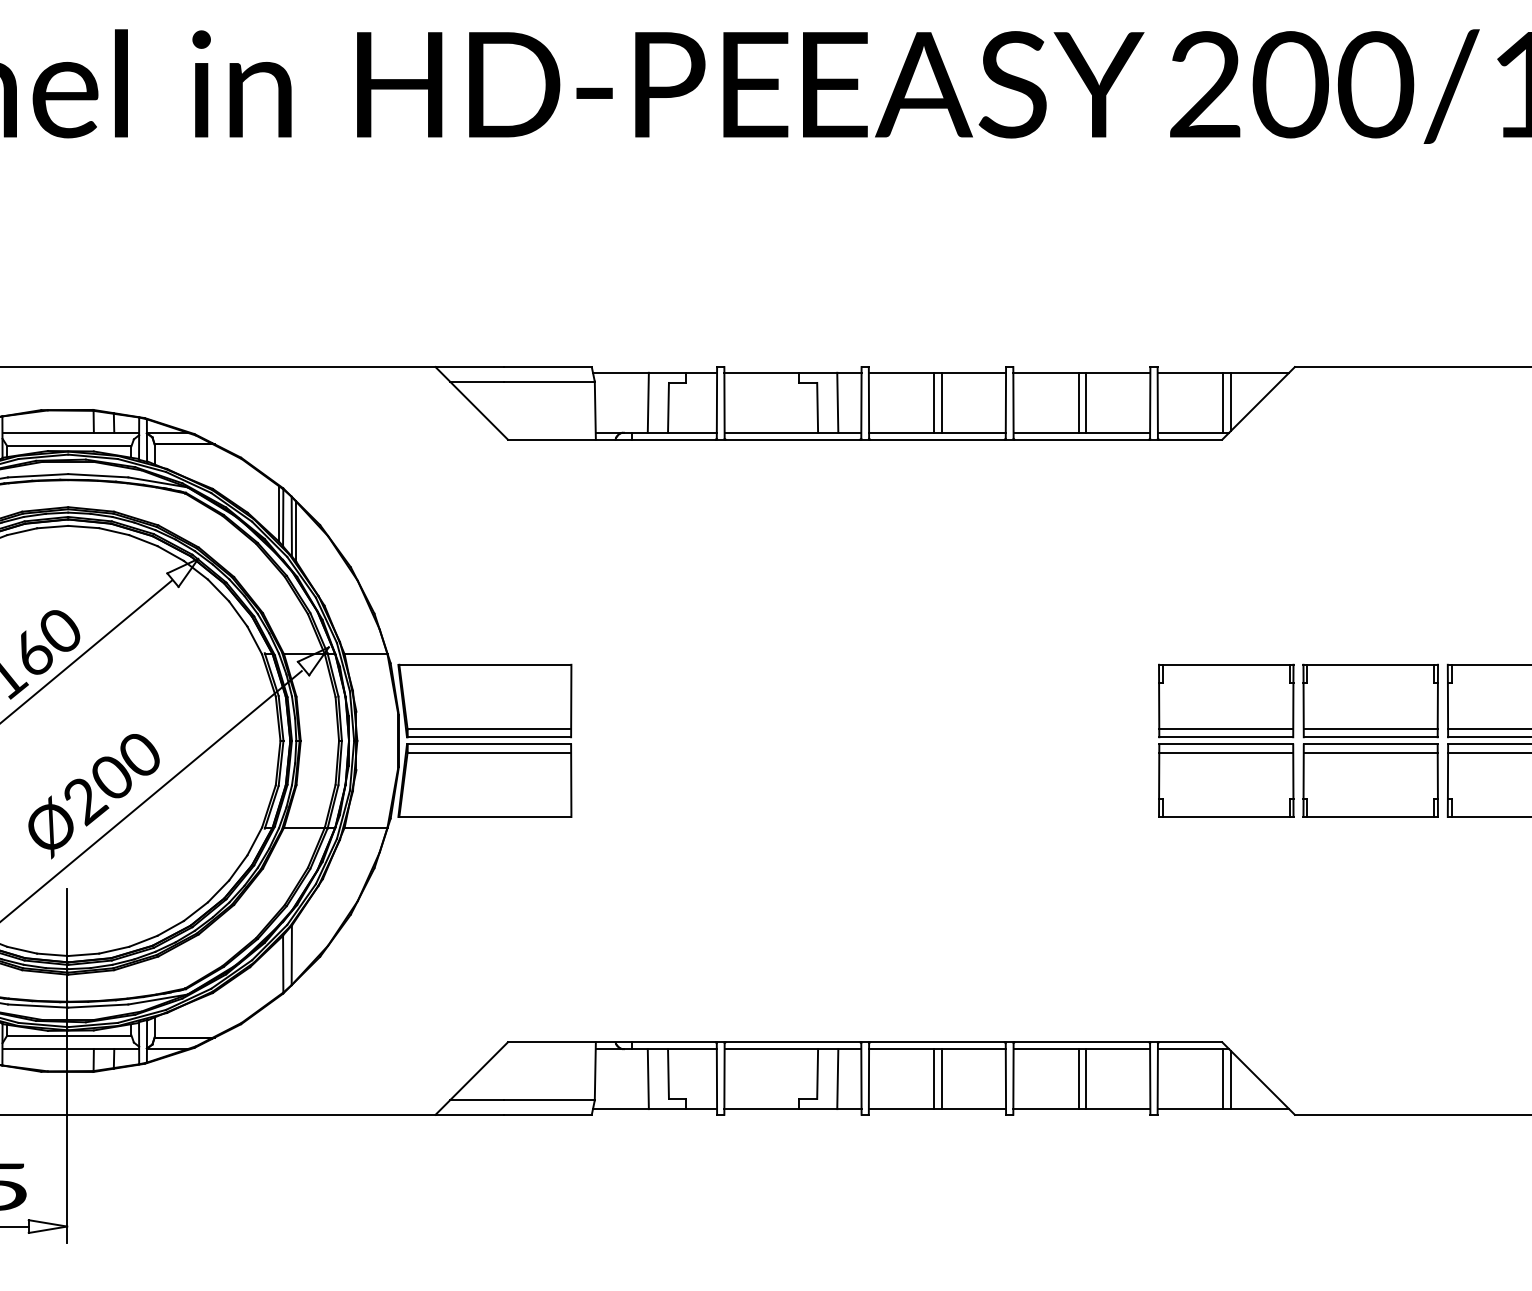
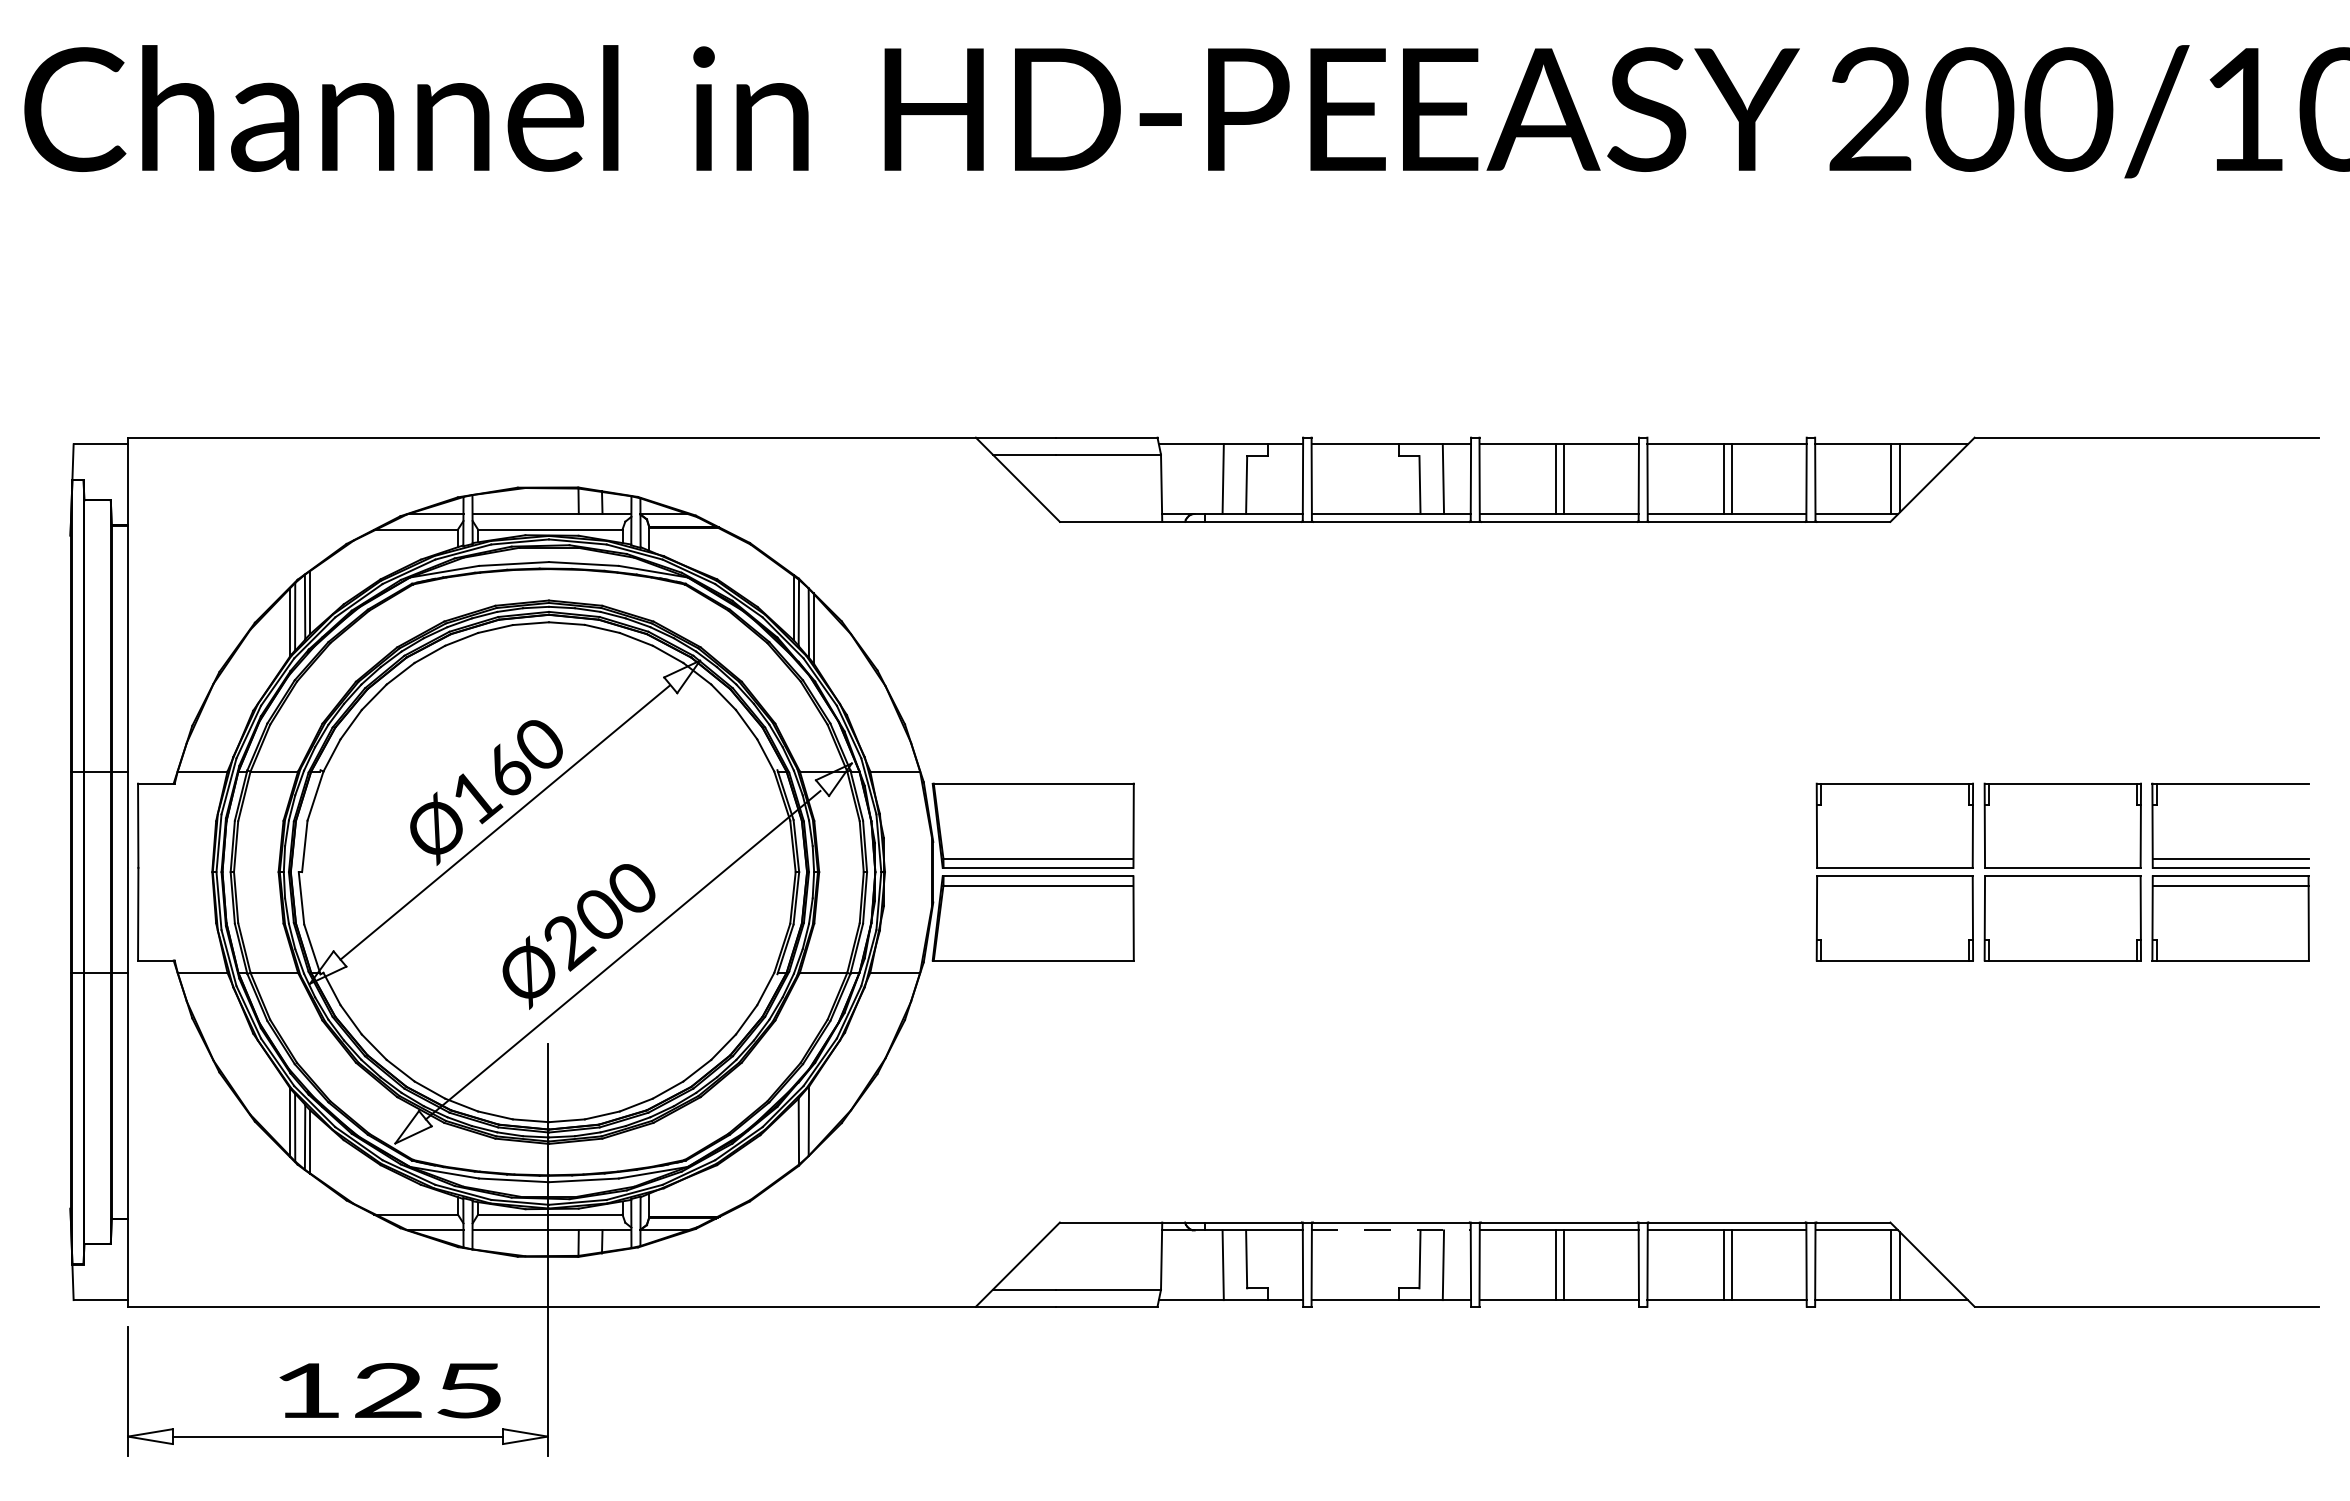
line: (1225, 729) -> (1894, 858), removed
line: (1370, 729) -> (2062, 858), removed
line: (1225, 752) -> (1894, 885), removed
line: (1370, 752) -> (2062, 885), removed
line: (793, 1049) -> (1391, 1230), solid -> dashed

